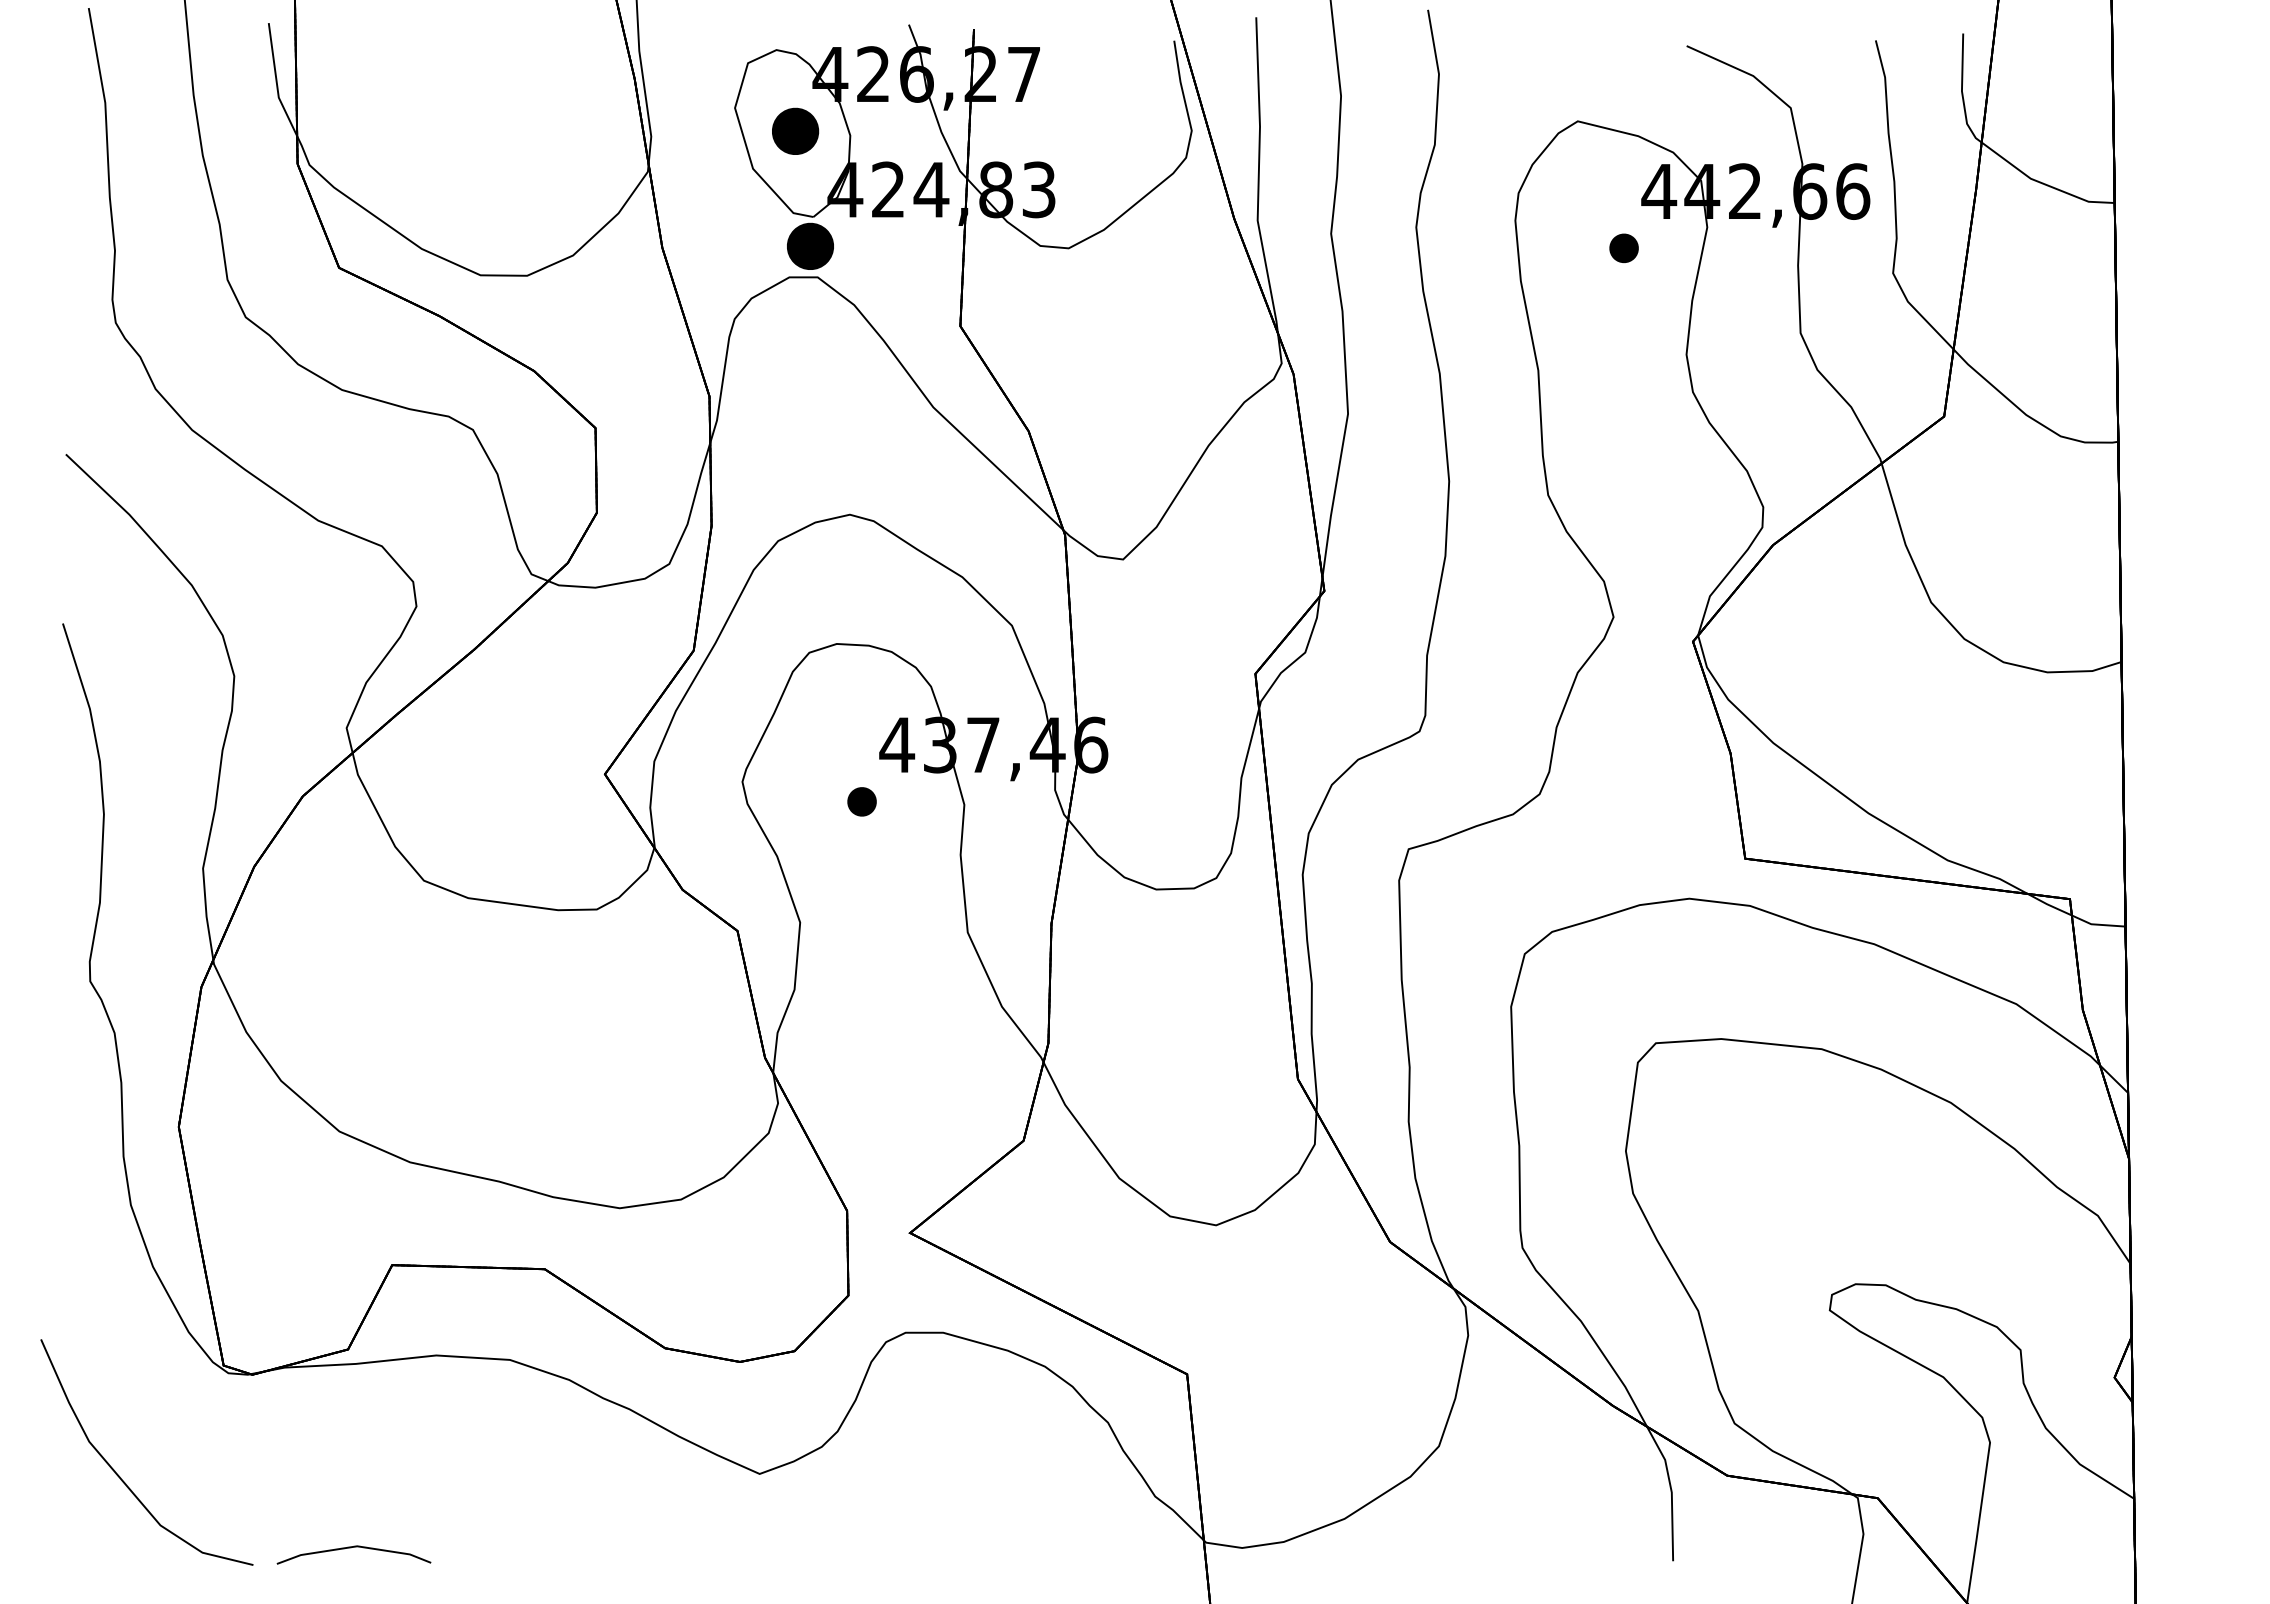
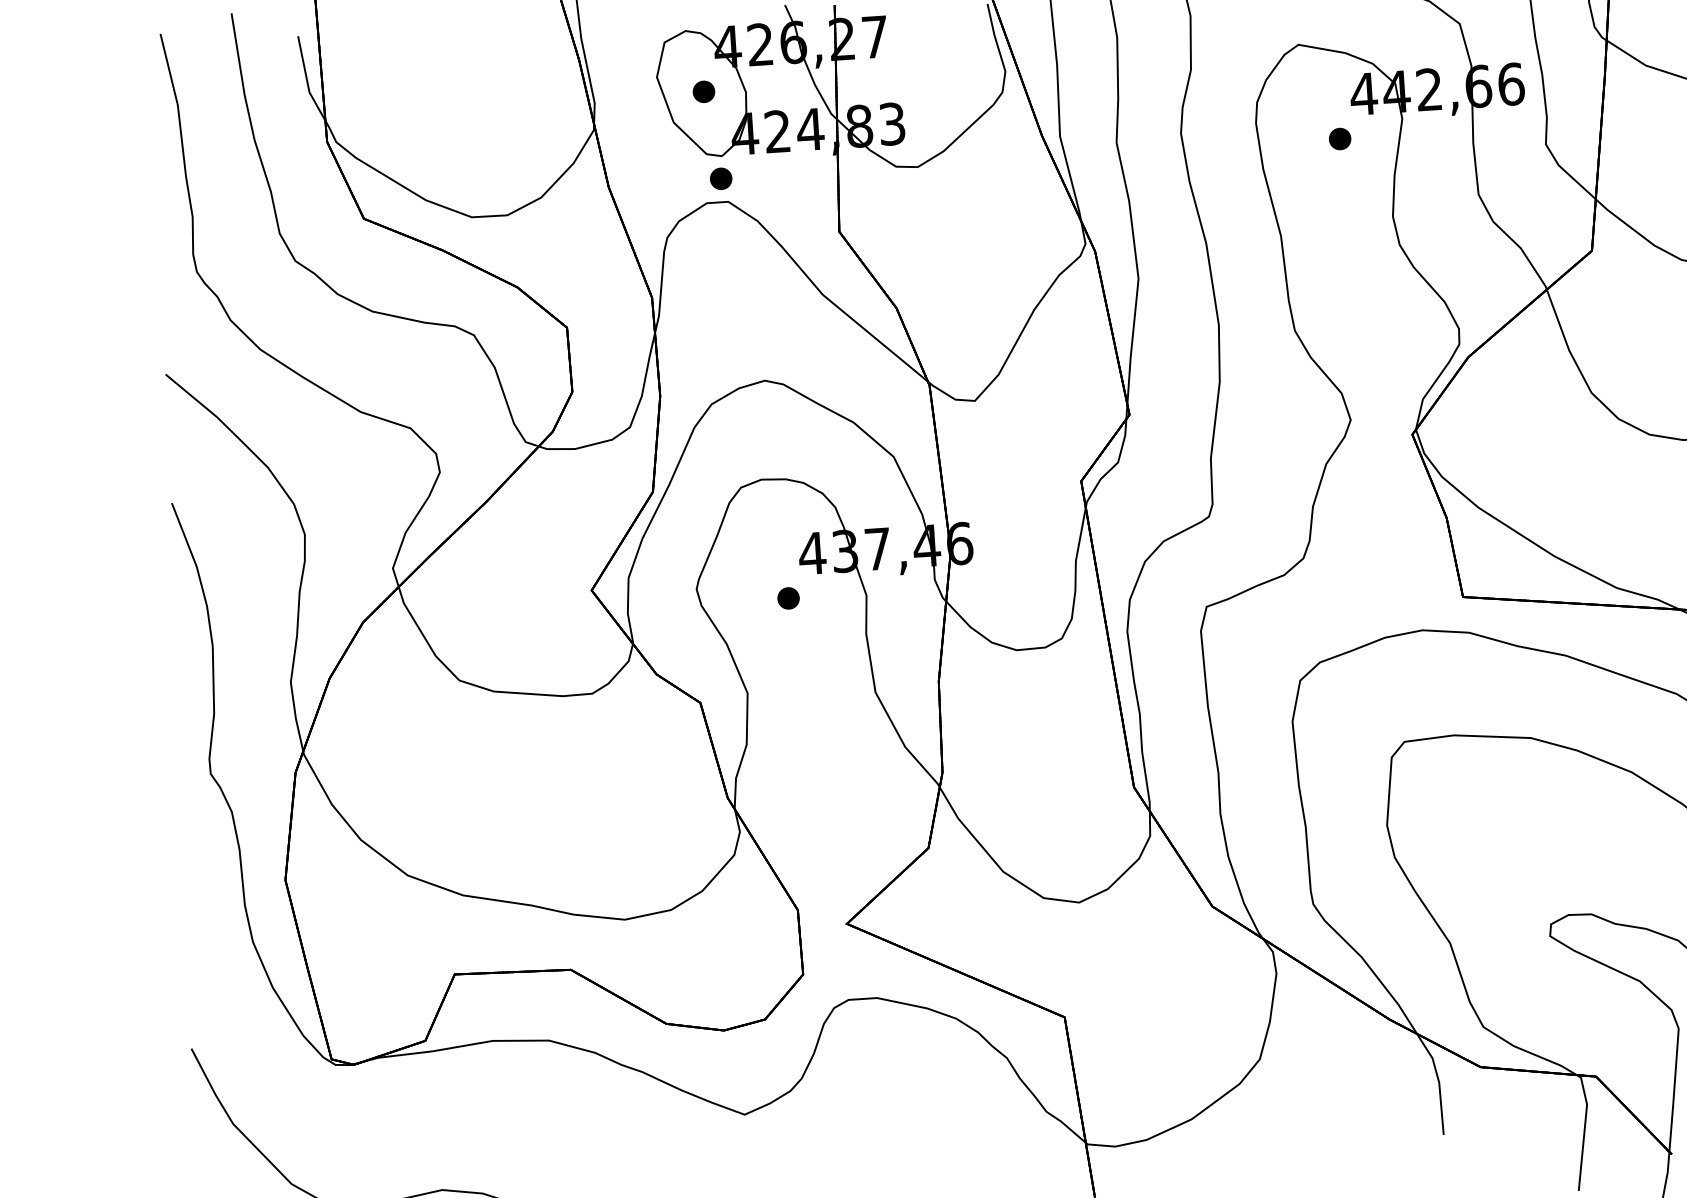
part: (794, 130) -> (703, 91), size x0.62
part: (809, 246) -> (720, 178), size x0.62

